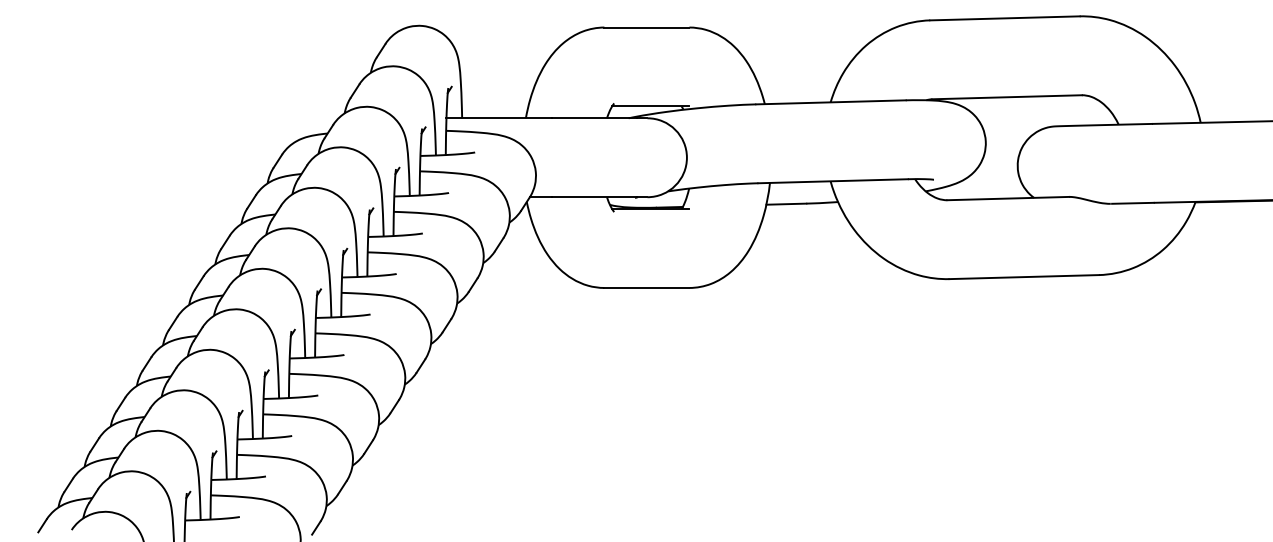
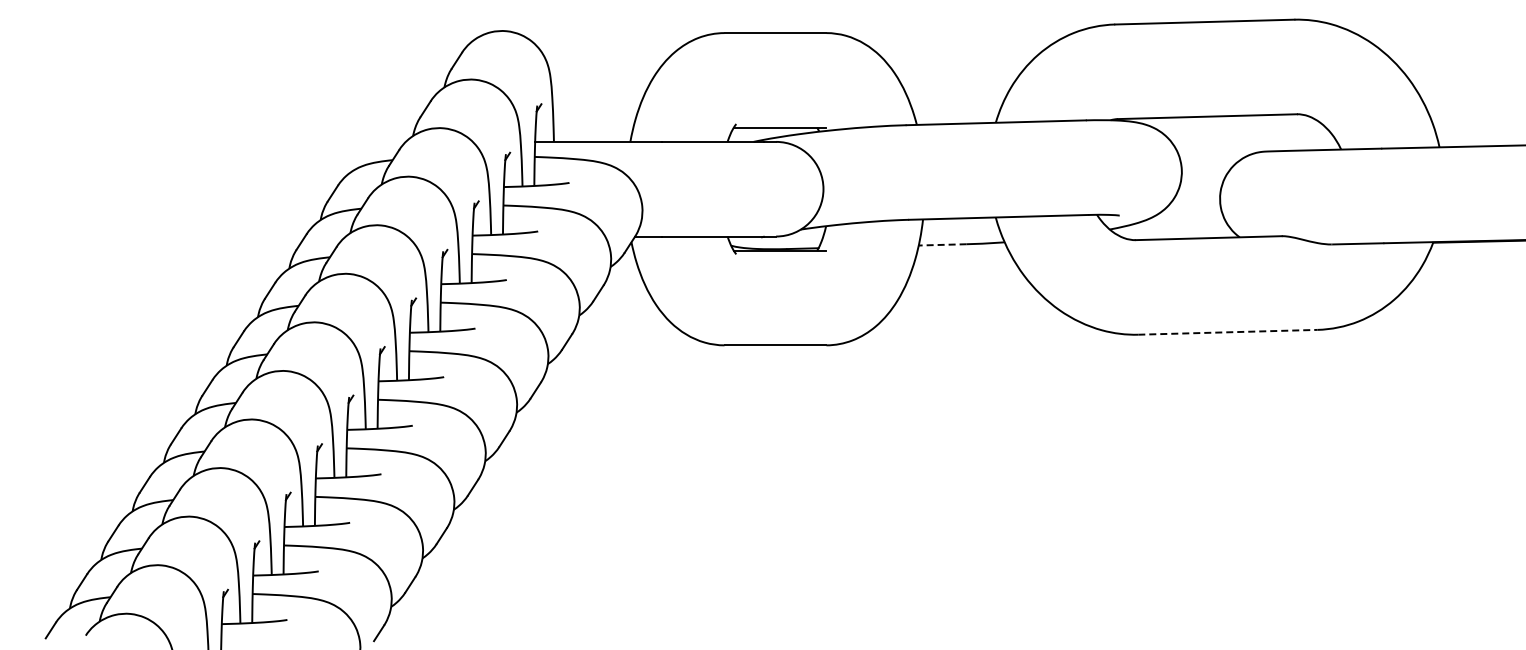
line: (786, 203) -> (942, 244), solid -> dashed
line: (1023, 277) -> (1227, 332), solid -> dashed

